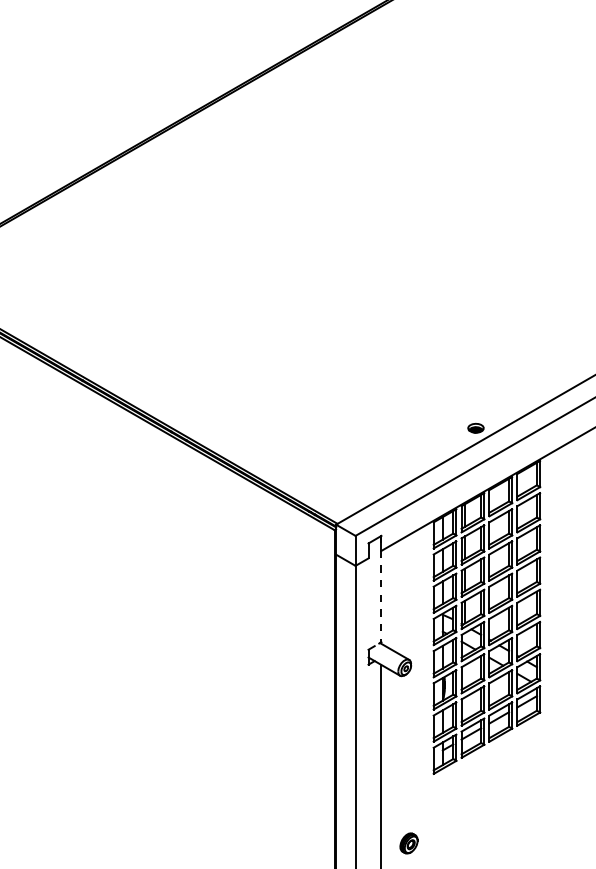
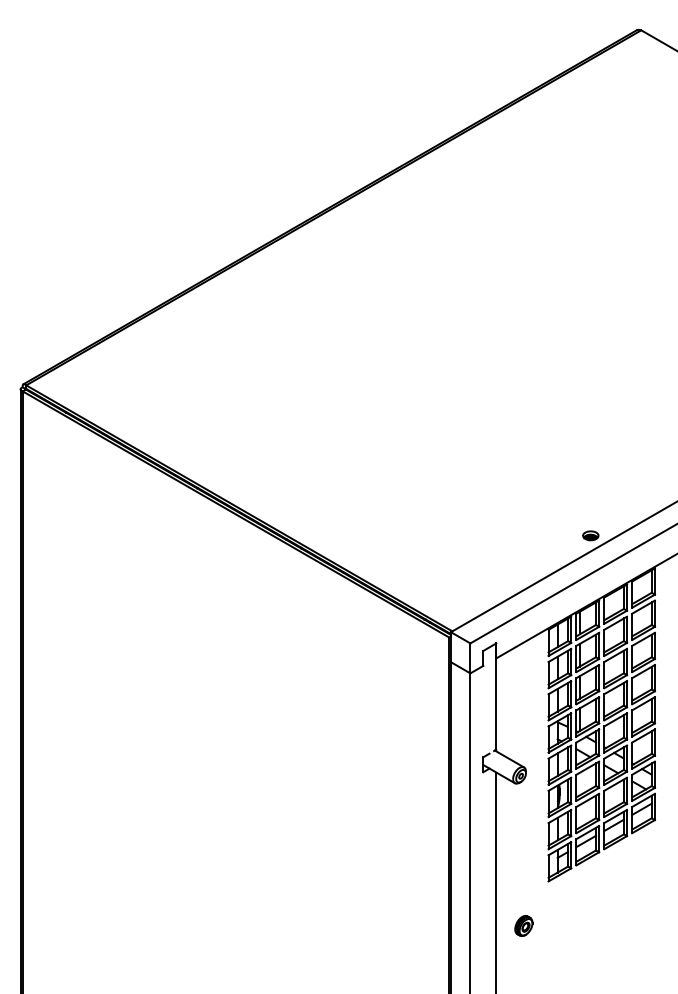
line: (381, 589) -> (496, 697), dashed -> solid
part: (408, 842) -> (523, 925), moved

